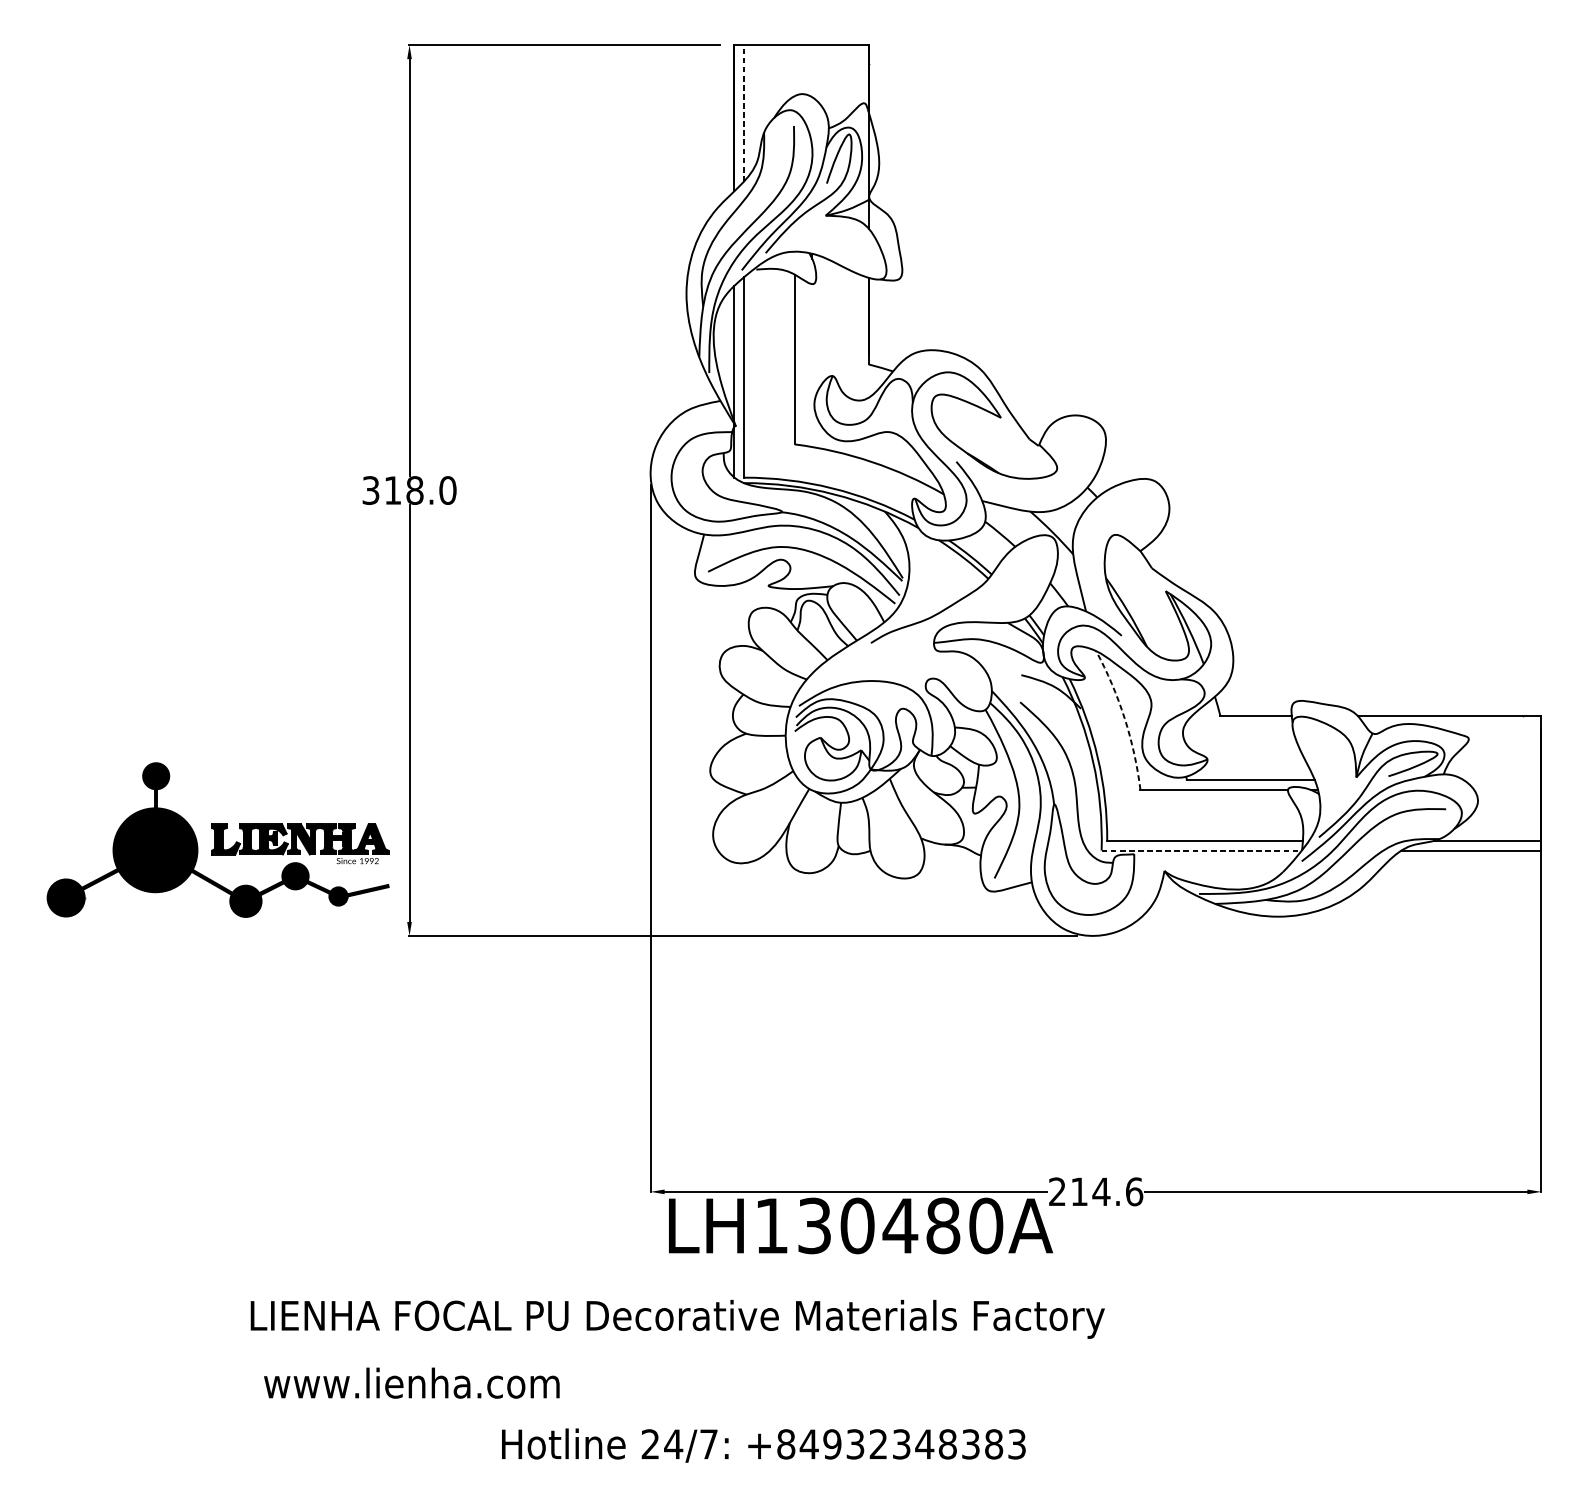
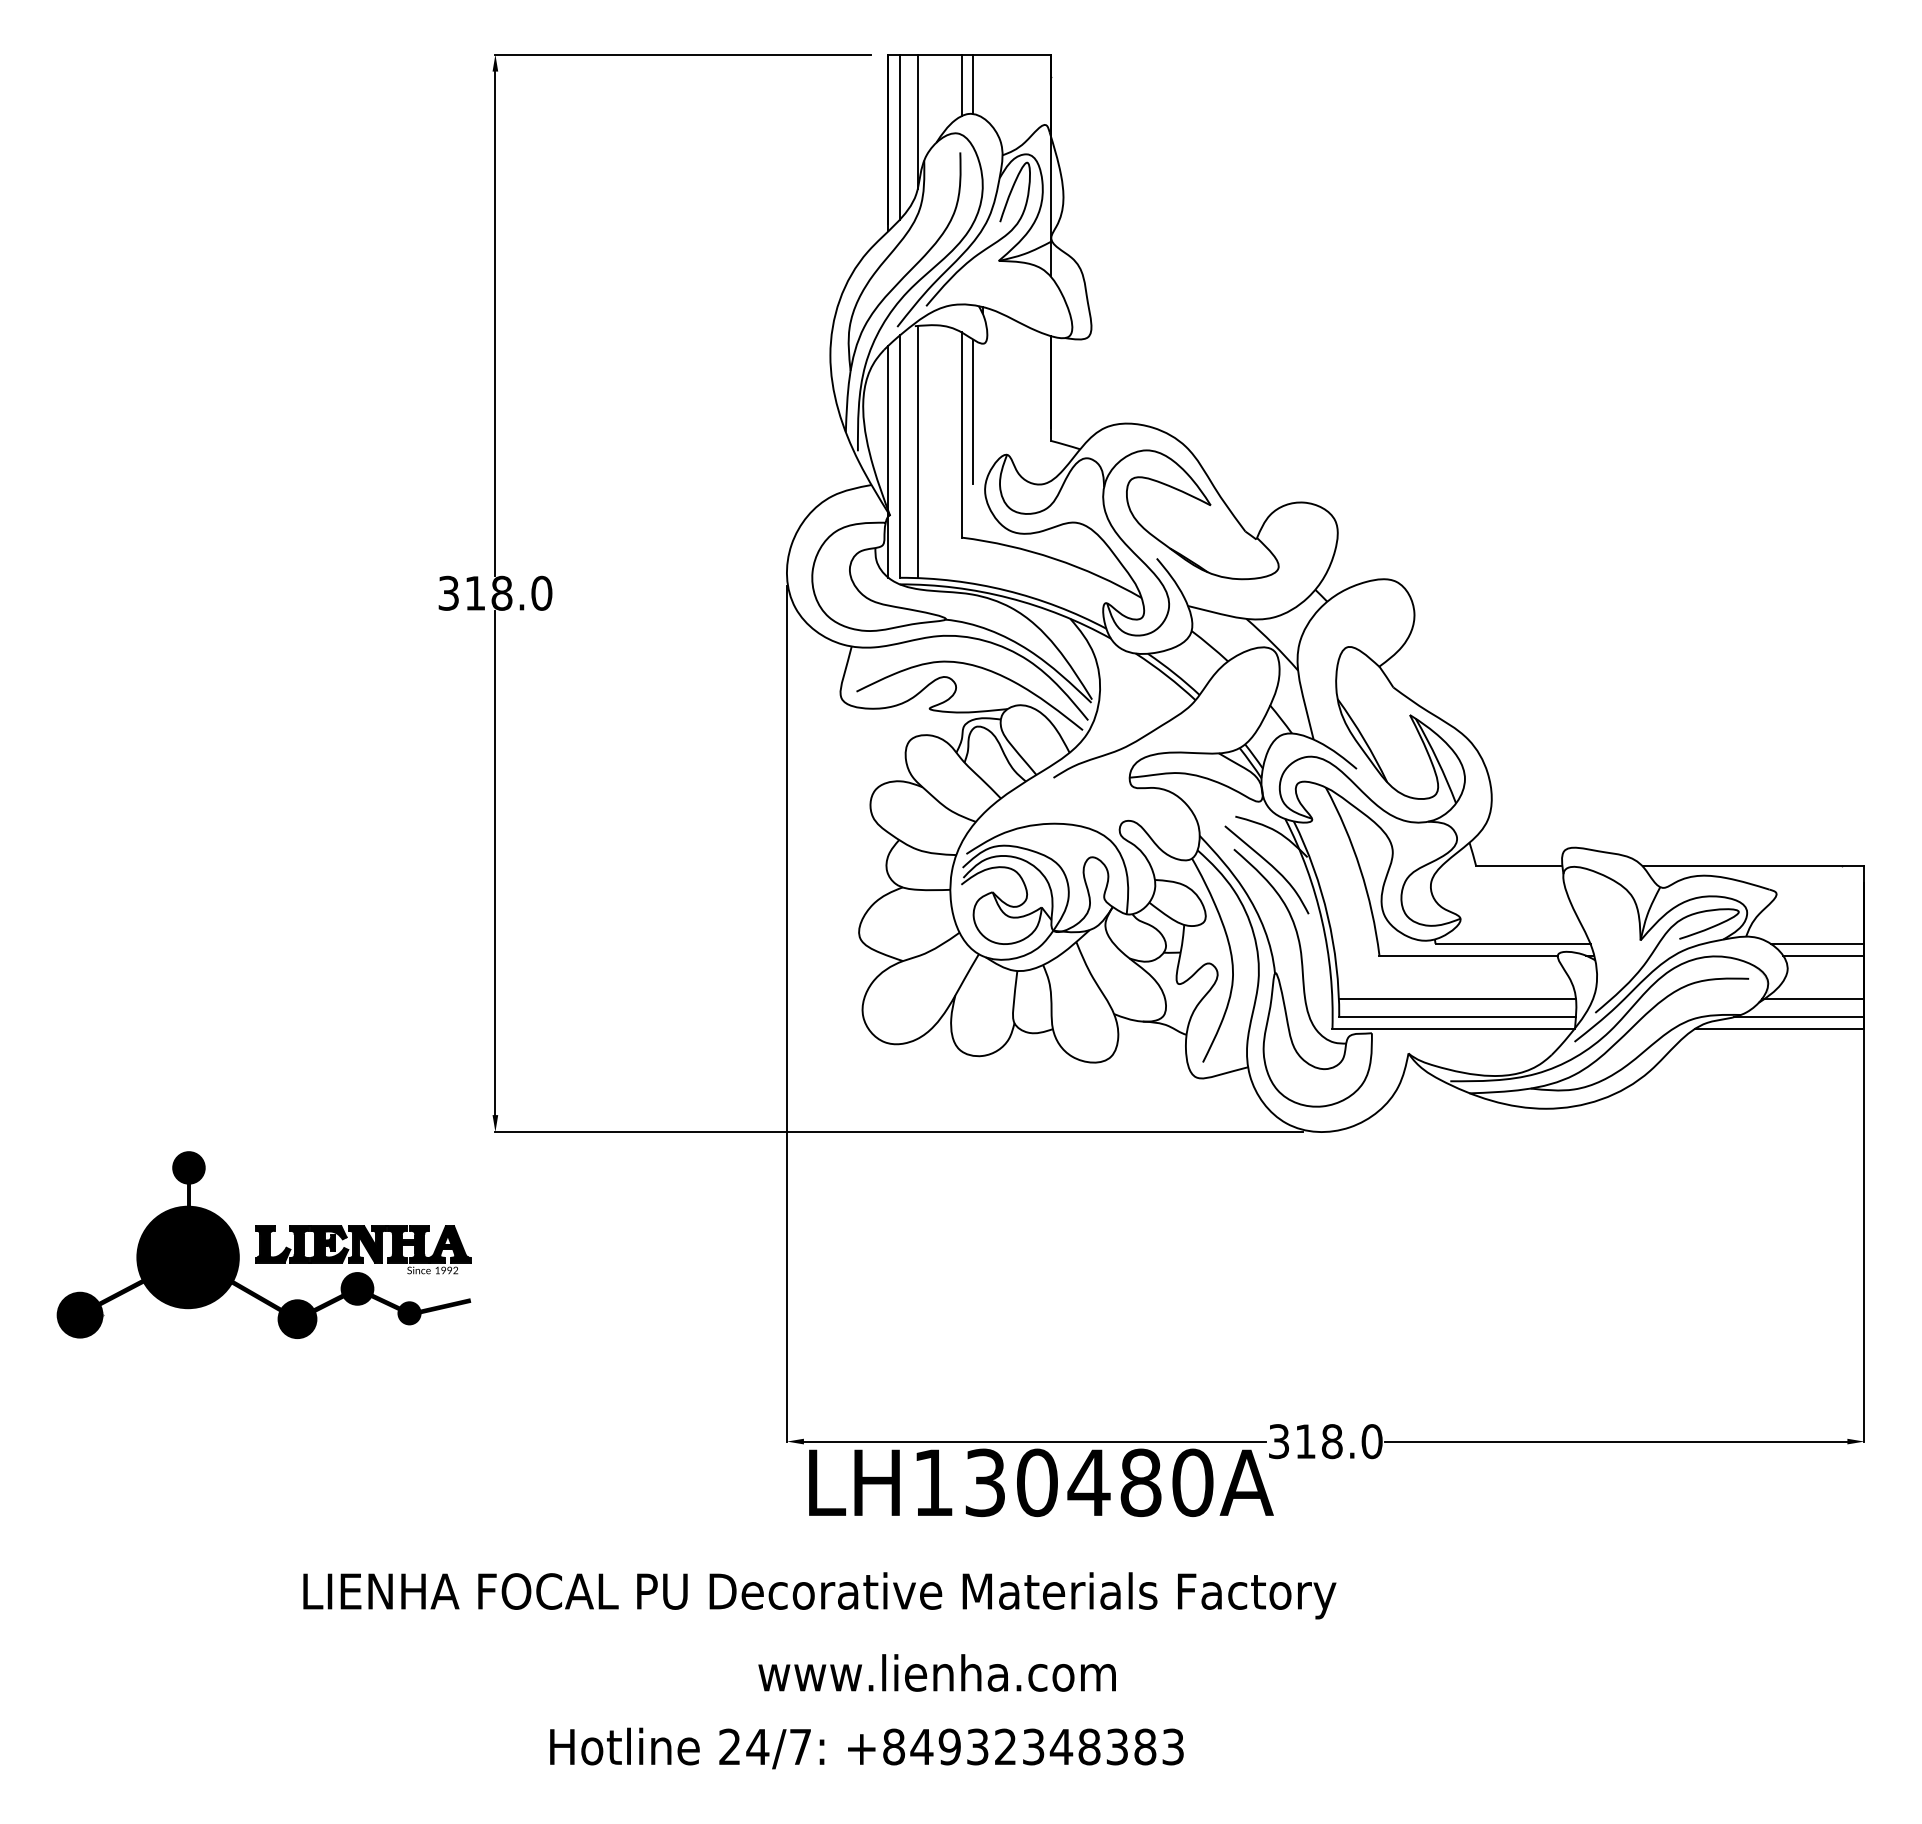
line: (804, 69) -> (973, 84), added
line: (794, 70) -> (961, 85), added
line: (758, 100) -> (917, 121), added
line: (743, 113) -> (899, 137), dashed -> solid
line: (804, 340) -> (973, 411), added
line: (758, 373) -> (917, 451), added
curve: (1048, 714) -> (1268, 864), added
arc: (1124, 718) -> (1360, 869), dashed -> solid
line: (1502, 780) -> (1817, 943), added
line: (1507, 789) -> (1823, 955), added
line: (1205, 826) -> (1457, 999), added
line: (1498, 826) -> (1812, 999), added
part: (217, 839) -> (263, 1244), moved
line: (1202, 850) -> (1454, 1028), dashed -> solid
text: (1095, 1191) -> (1325, 1441), 214.6 -> 318.0
text: (411, 1382) -> (936, 1672), moved
text: (763, 1445) -> (866, 1748), moved

